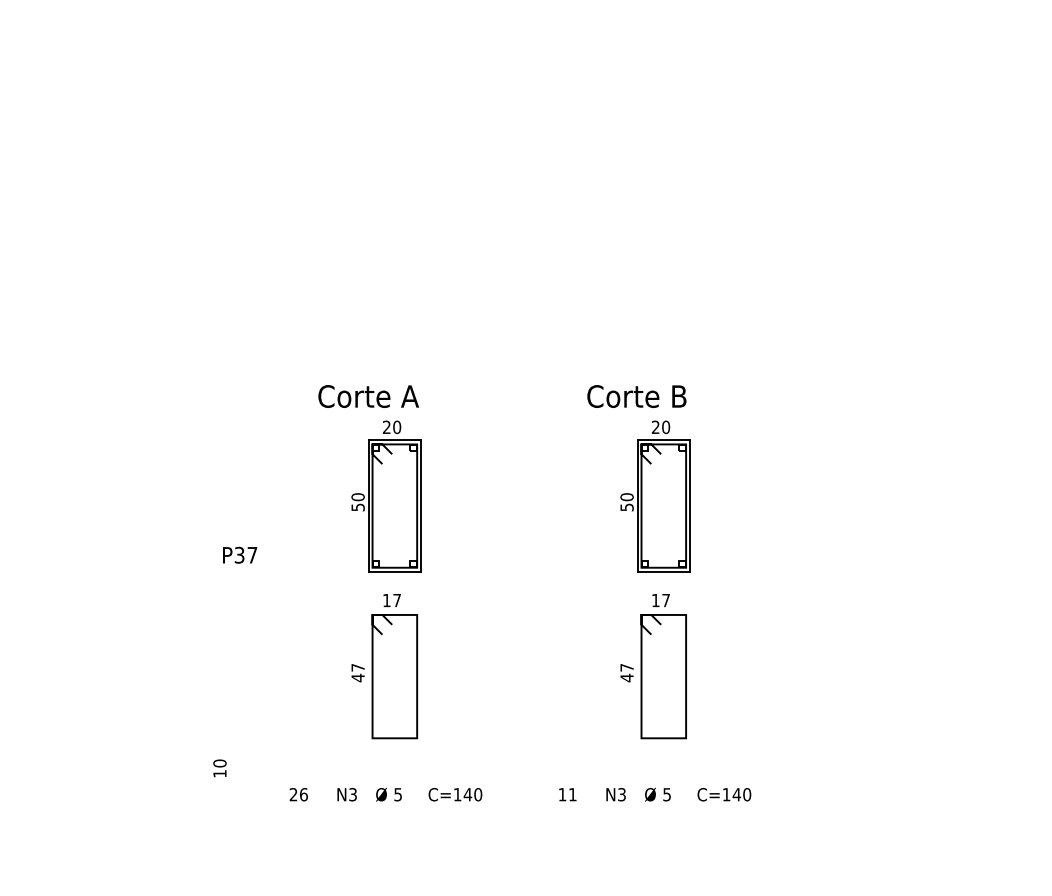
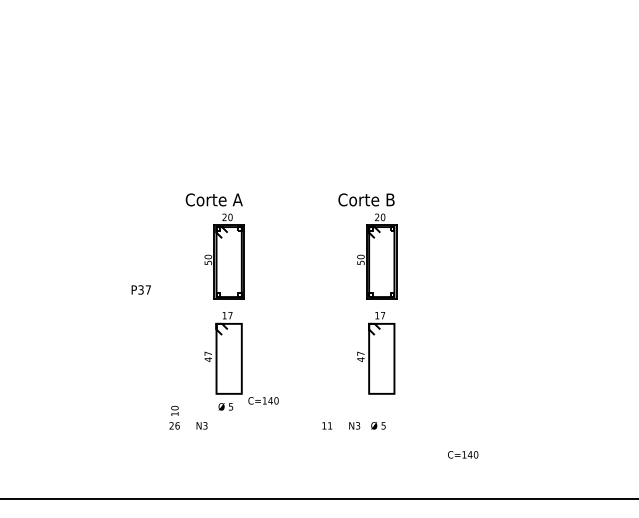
text: (219, 767) -> (174, 410), moved
text: (388, 794) -> (225, 406), moved
text: (455, 794) -> (263, 400), moved
text: (724, 794) -> (463, 454), moved

